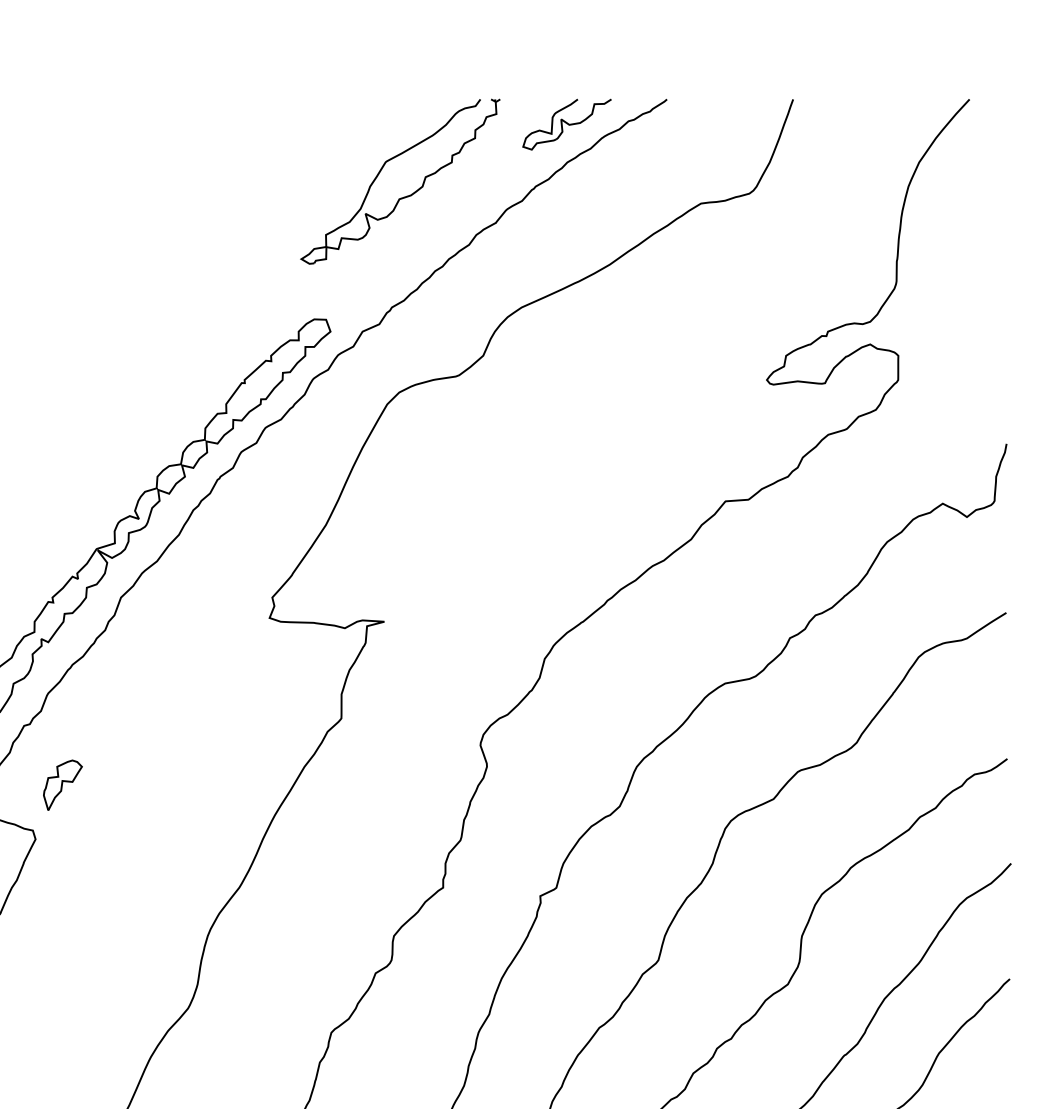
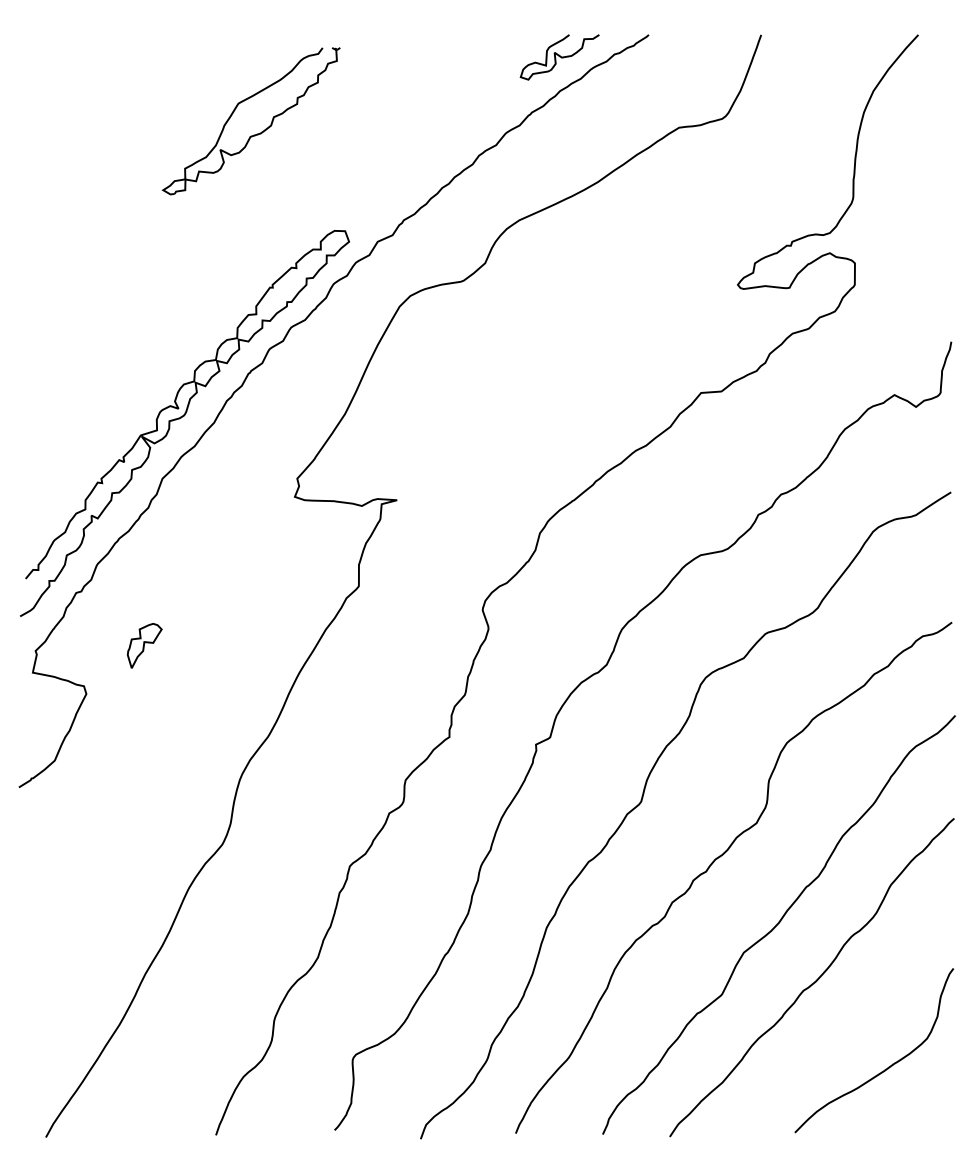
part: (402, 196) -> (253, 134), moved
part: (62, 784) -> (144, 645), moved

